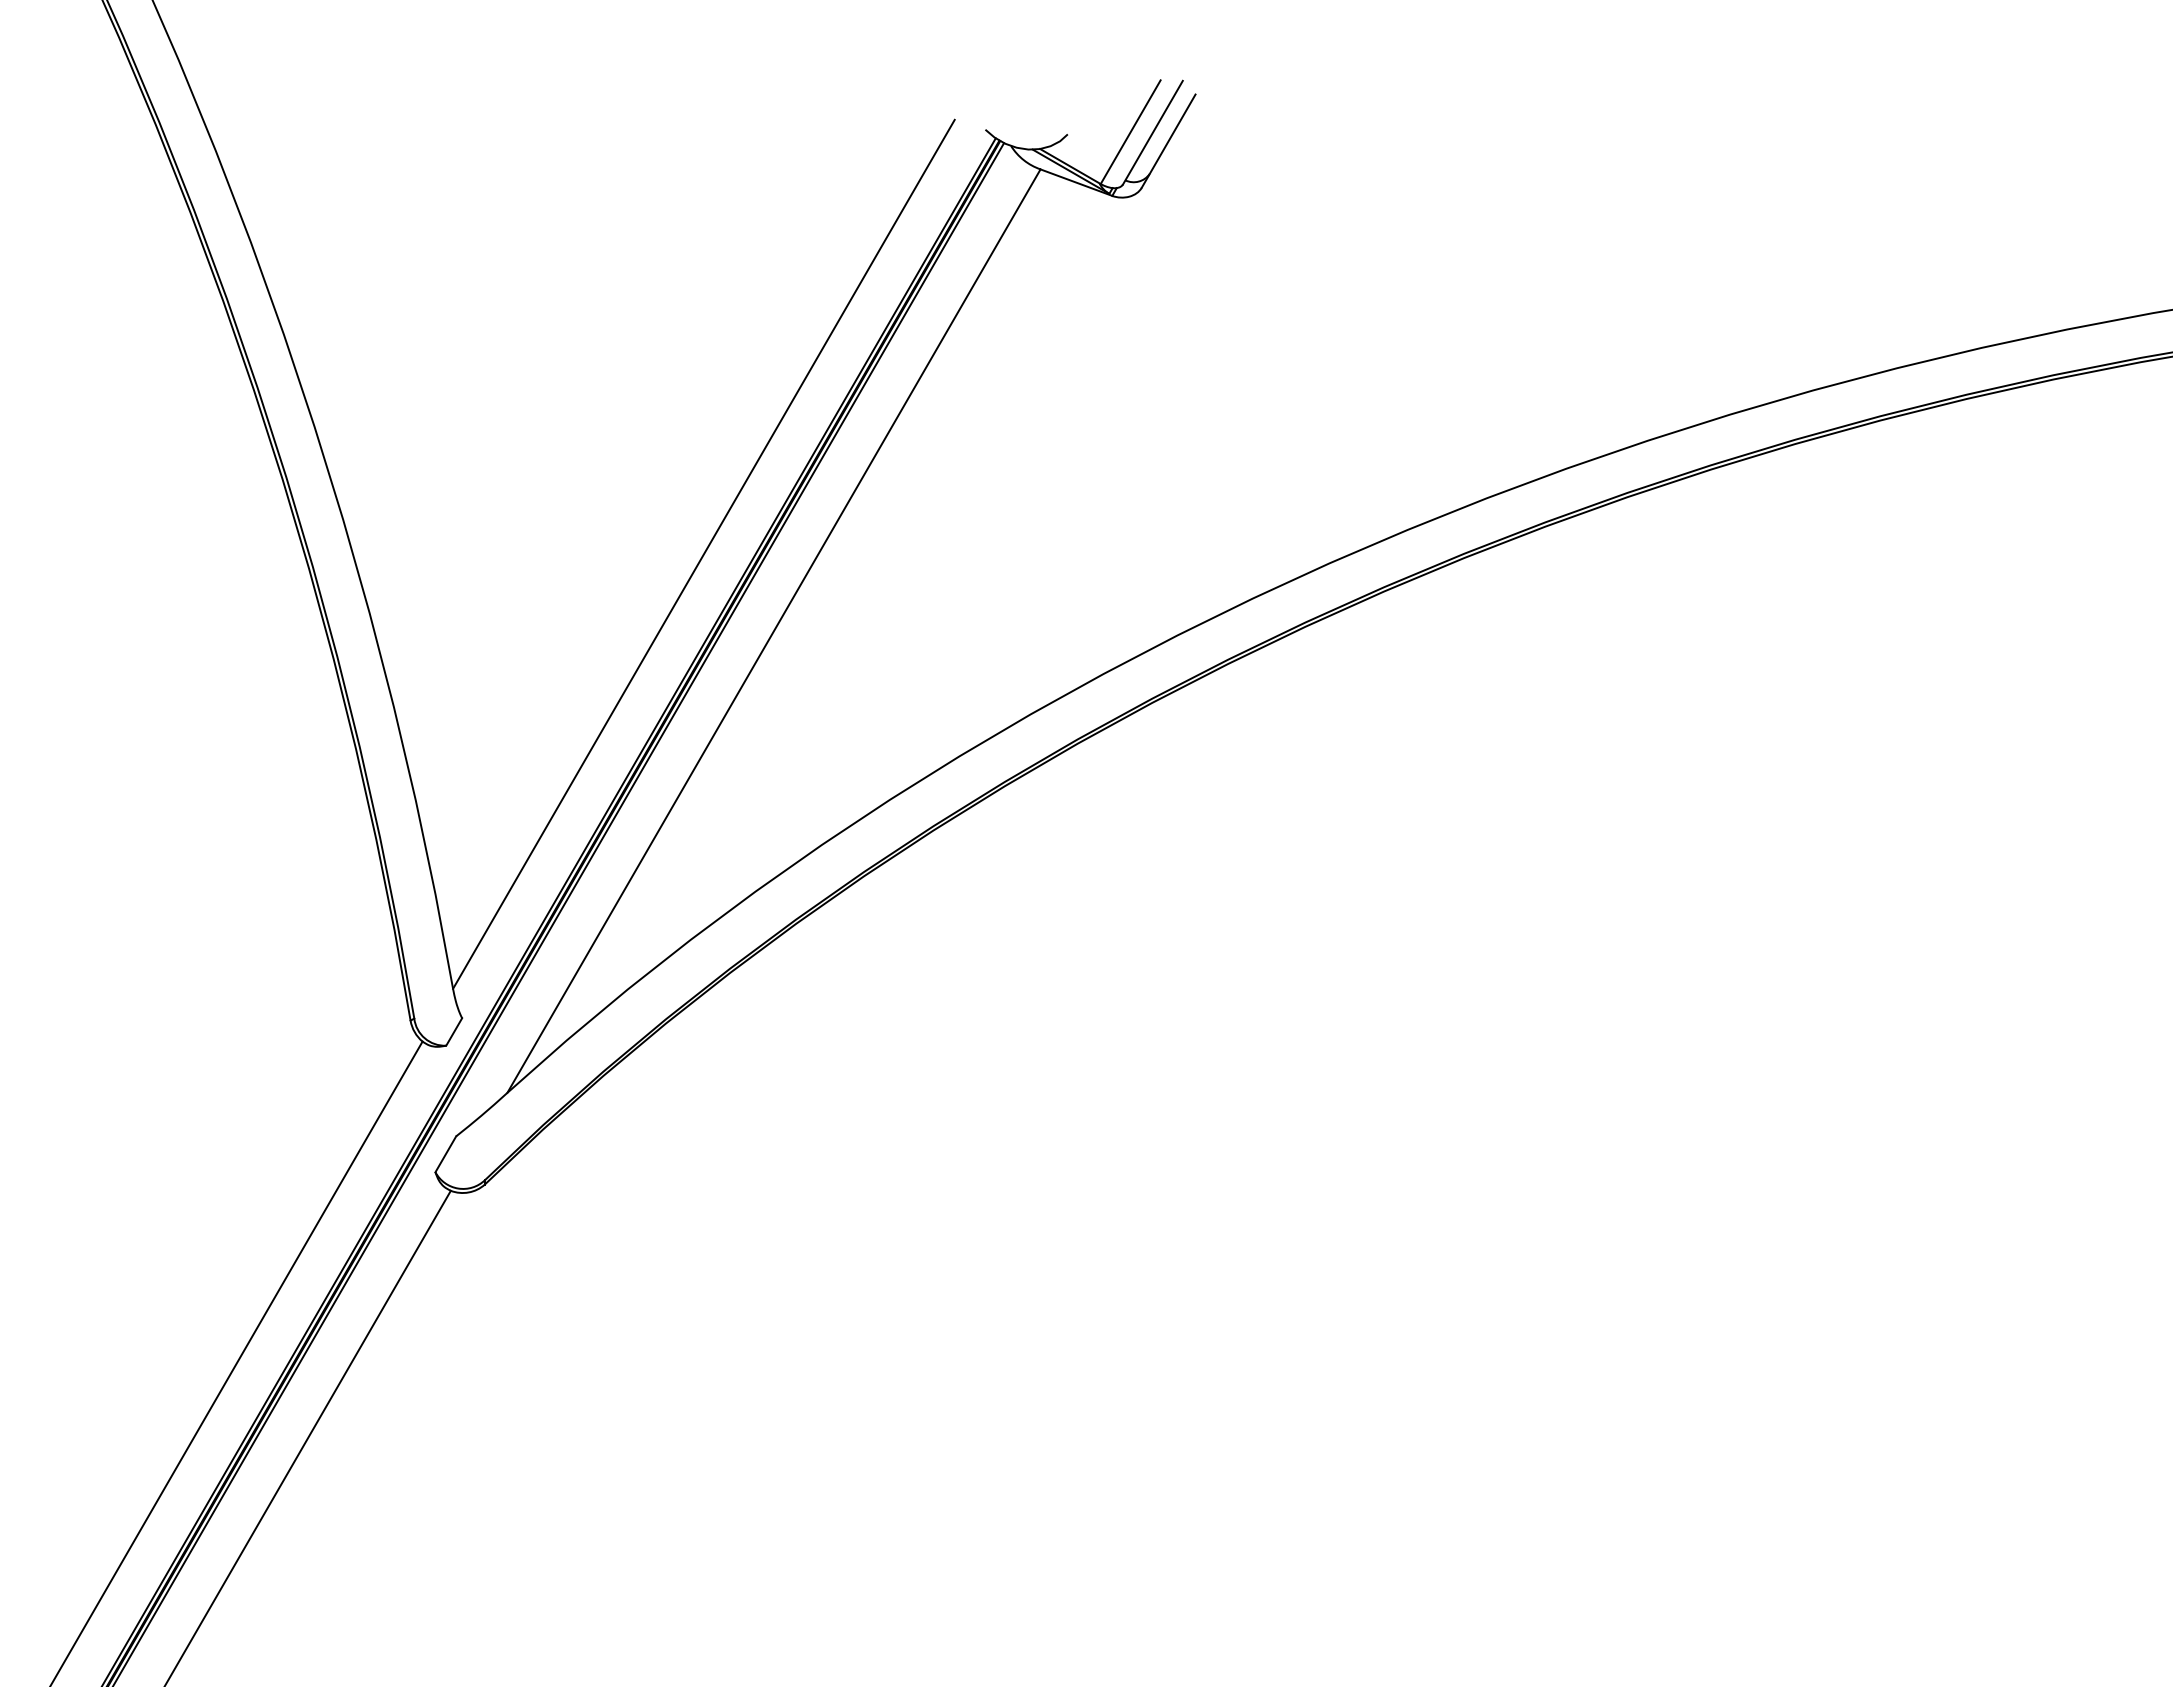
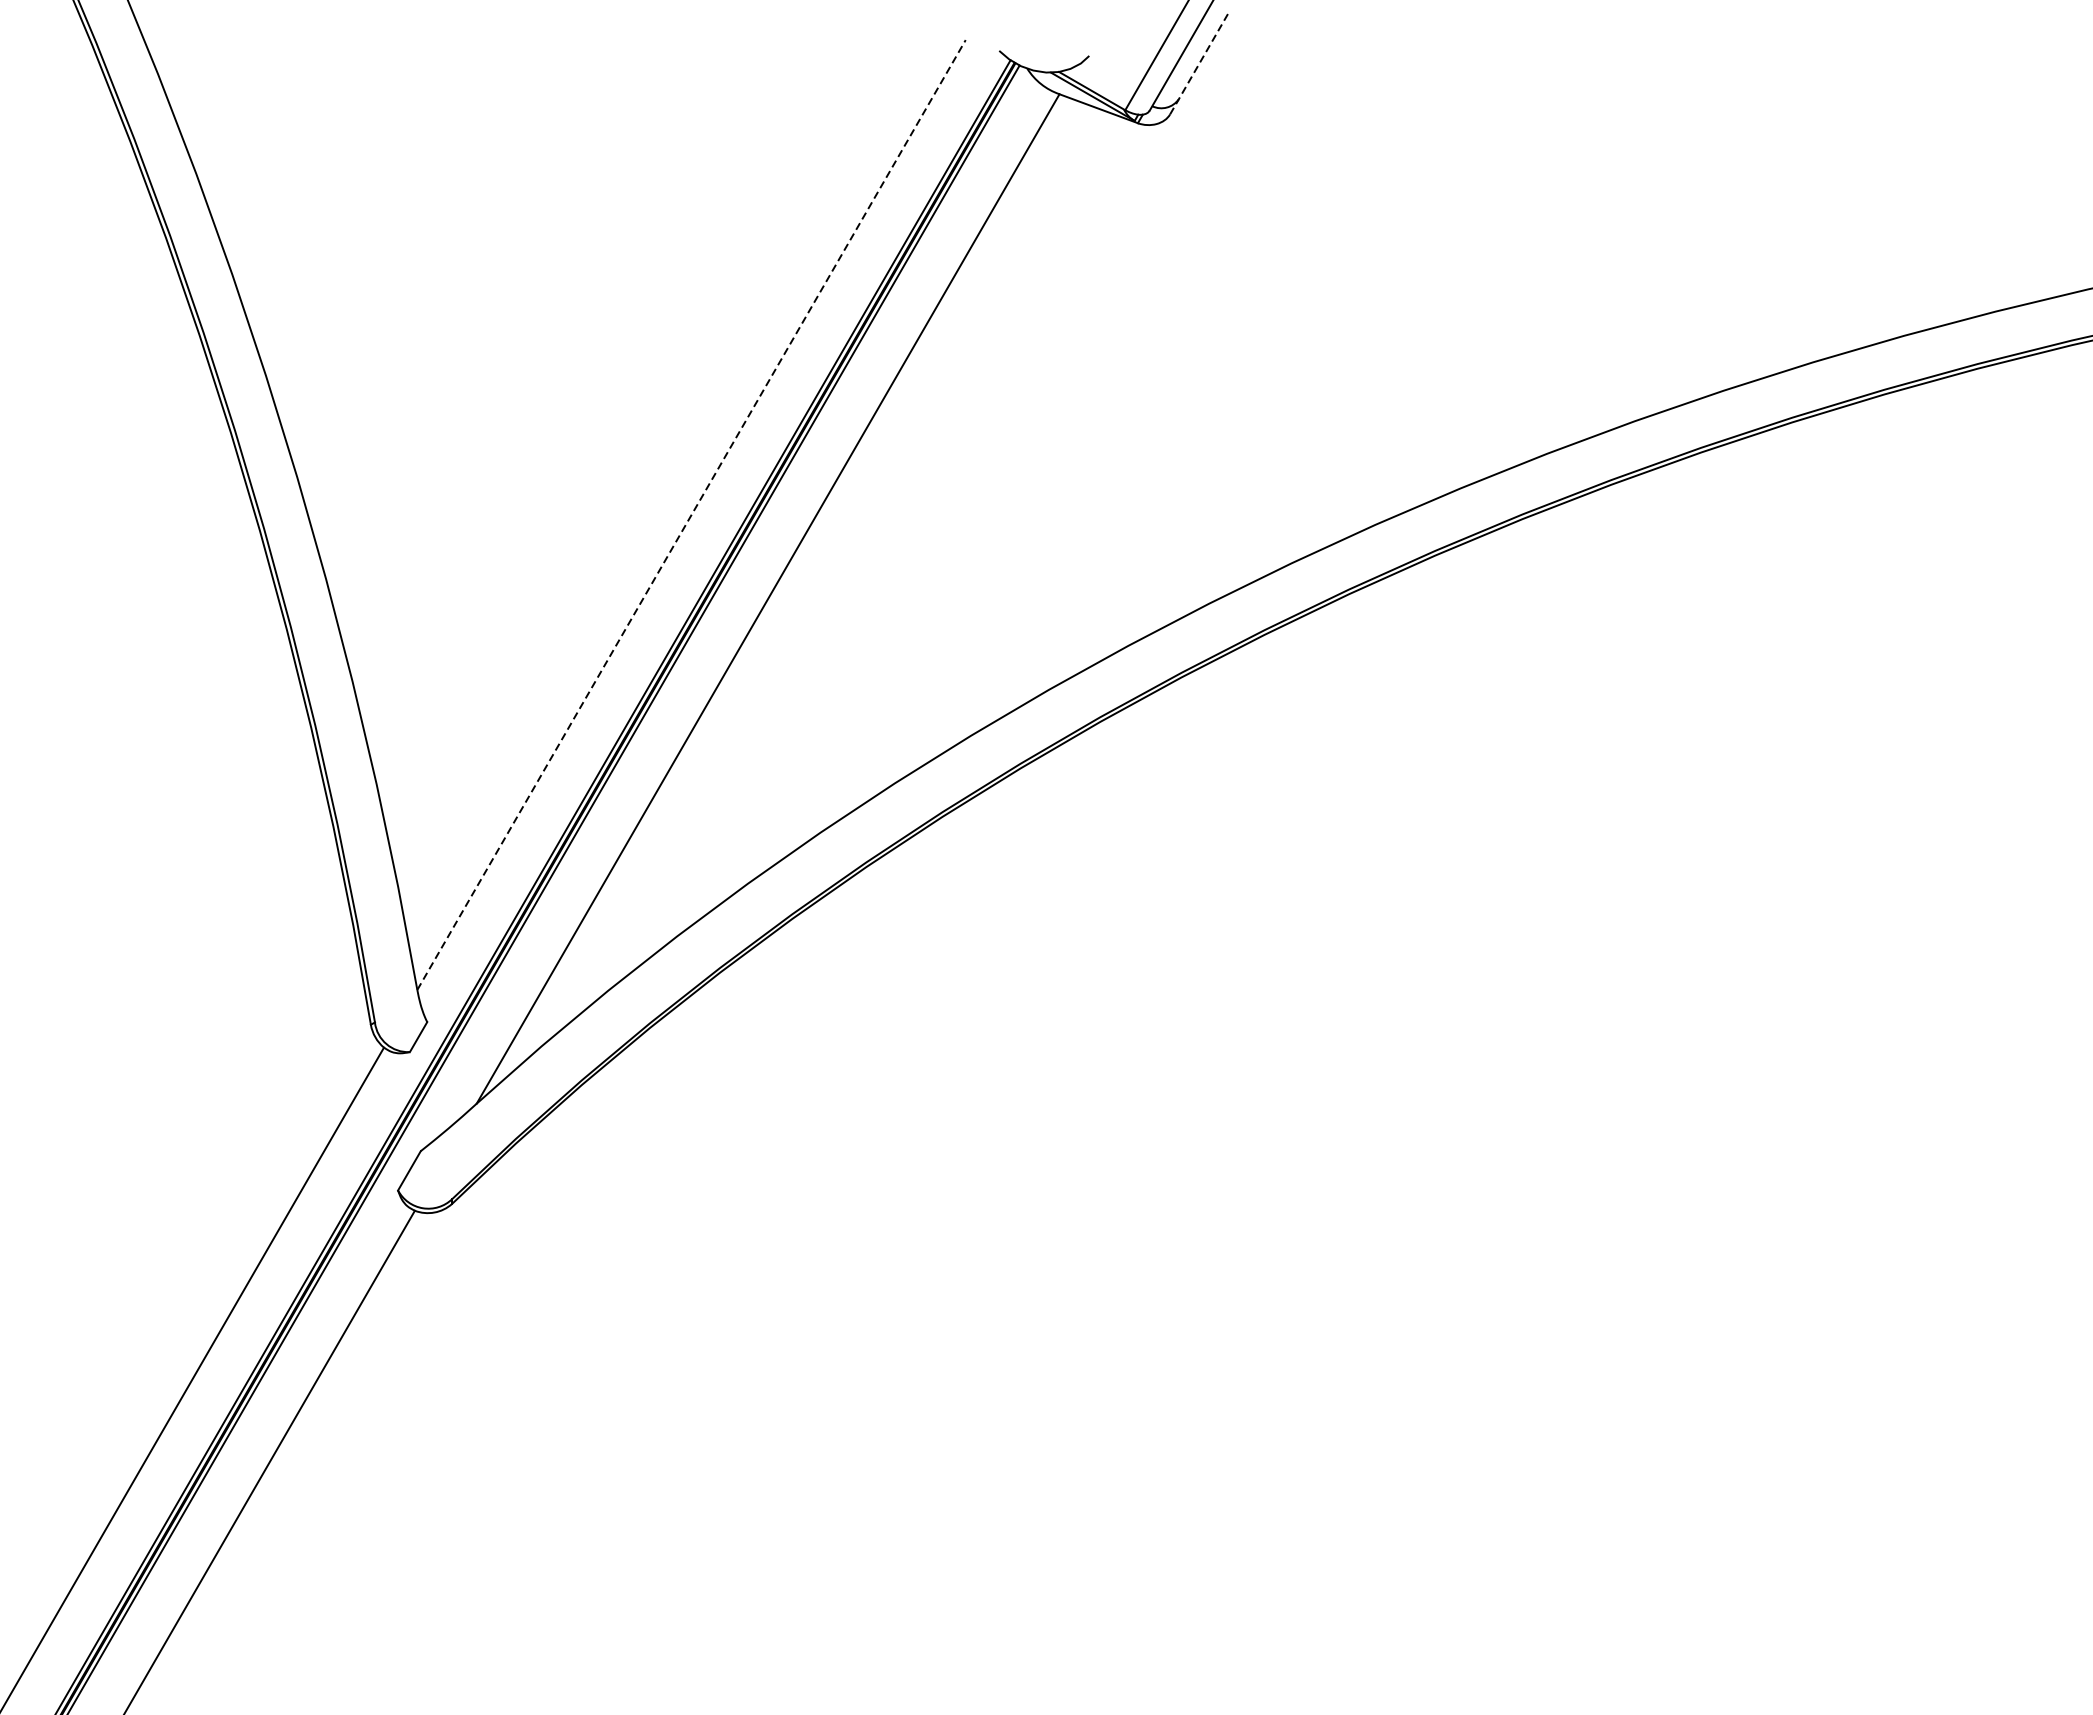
line: (1168, 141) -> (1199, 63), solid -> dashed
line: (703, 554) -> (691, 515), solid -> dashed

